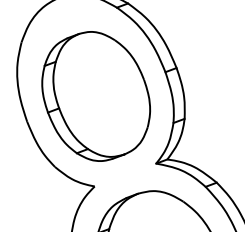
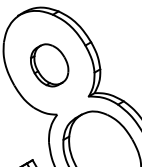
part: (95, 96) -> (49, 65), size x0.6

